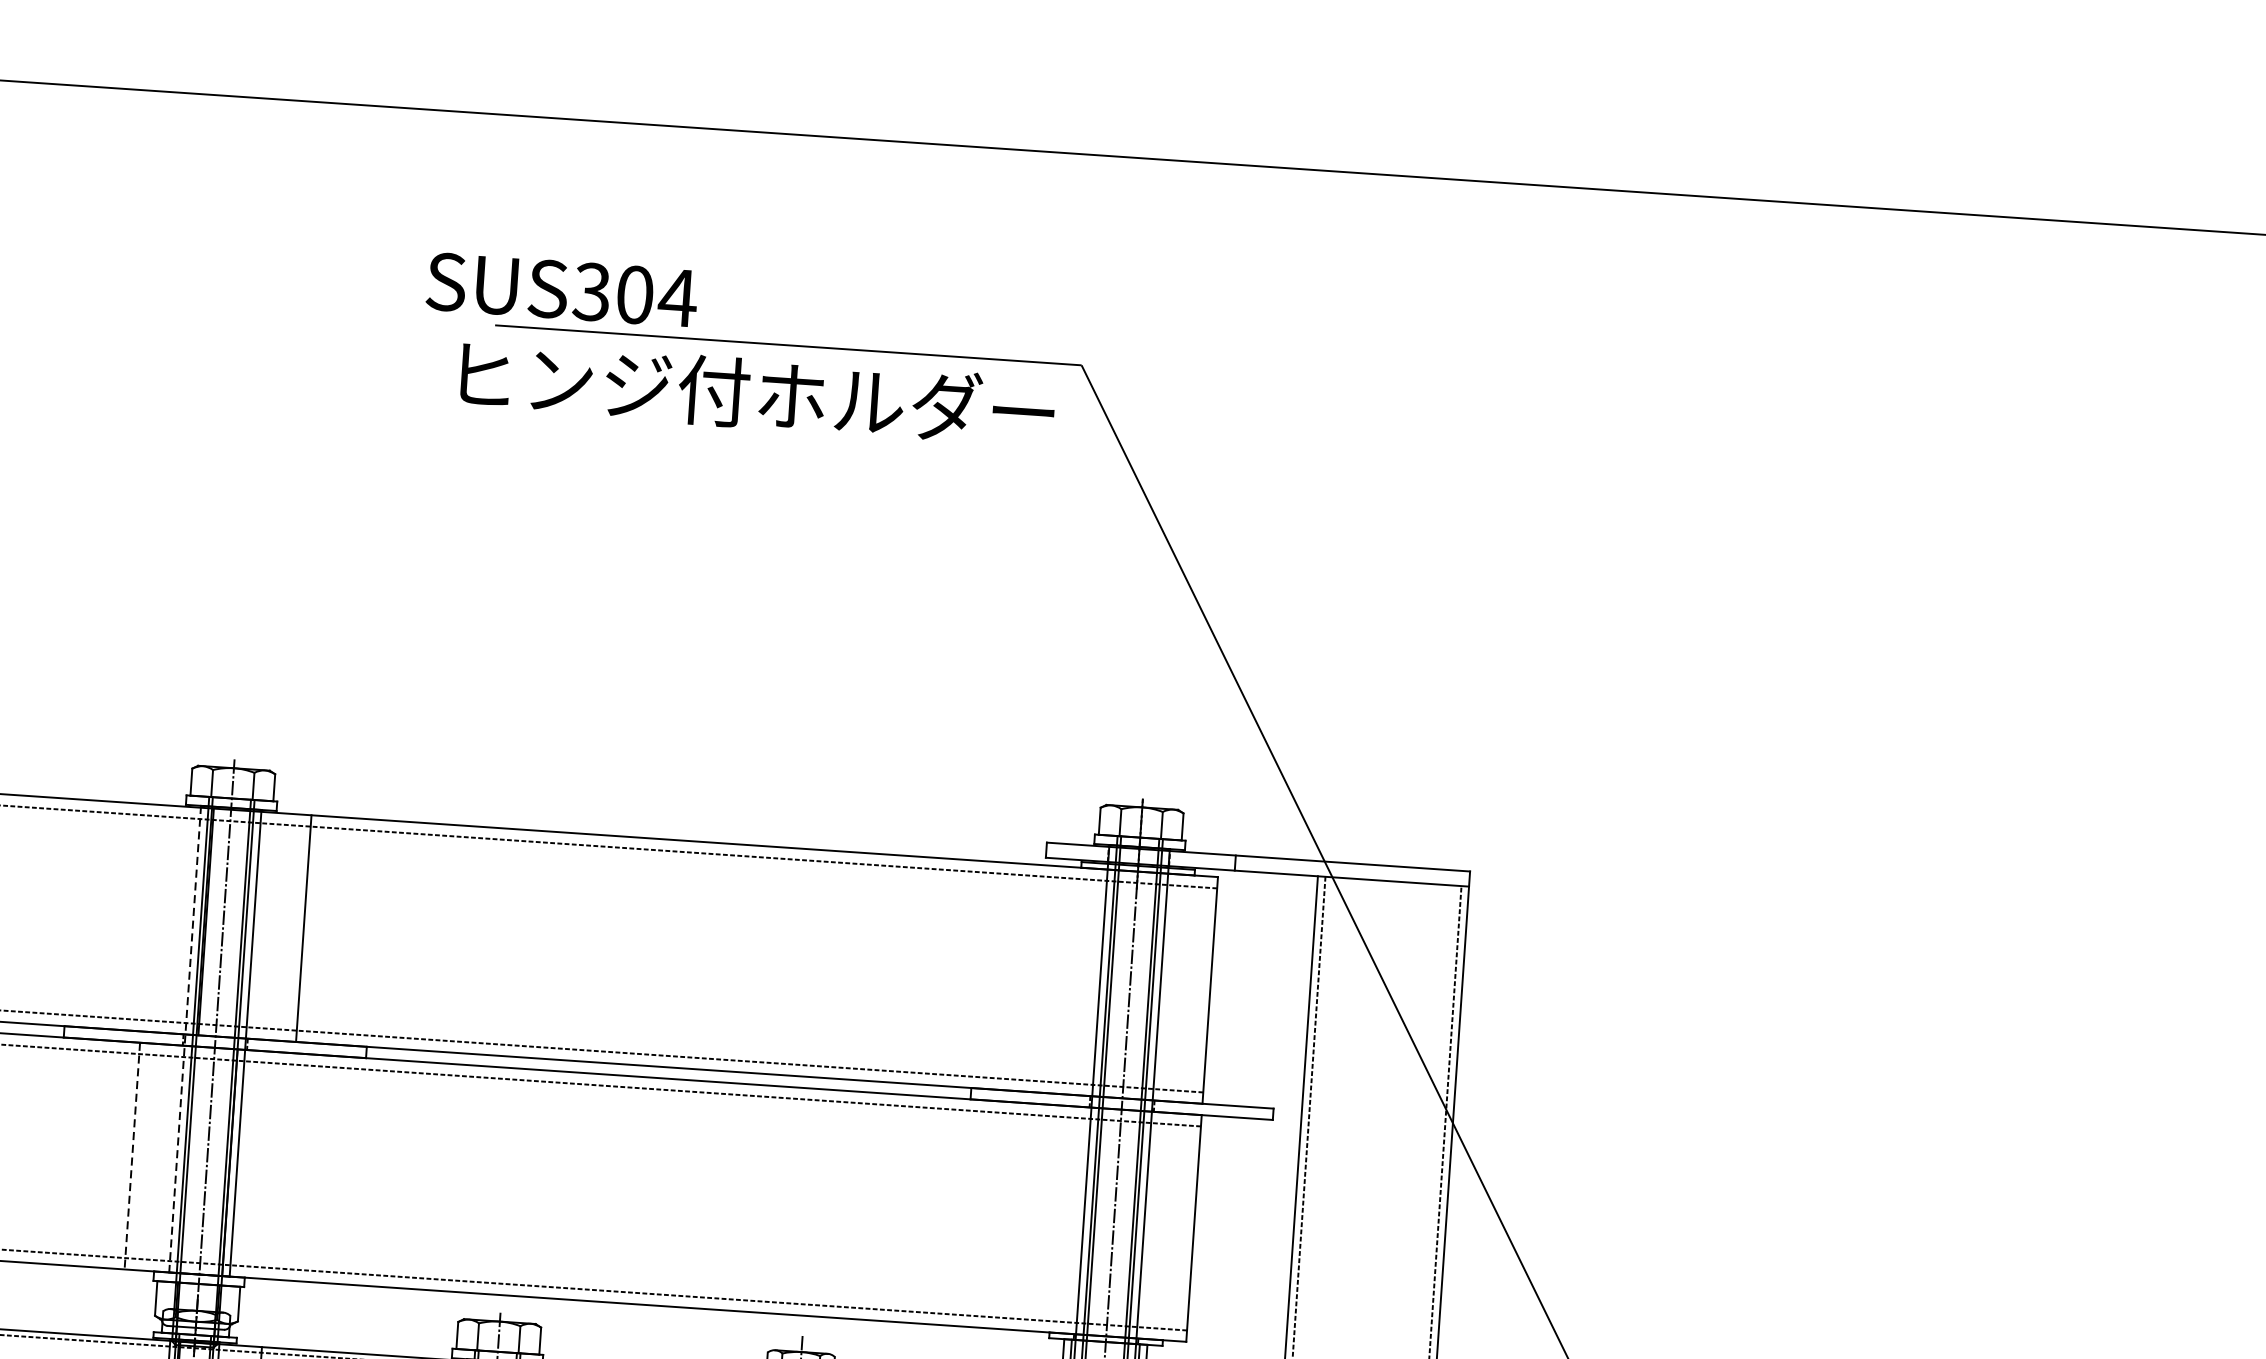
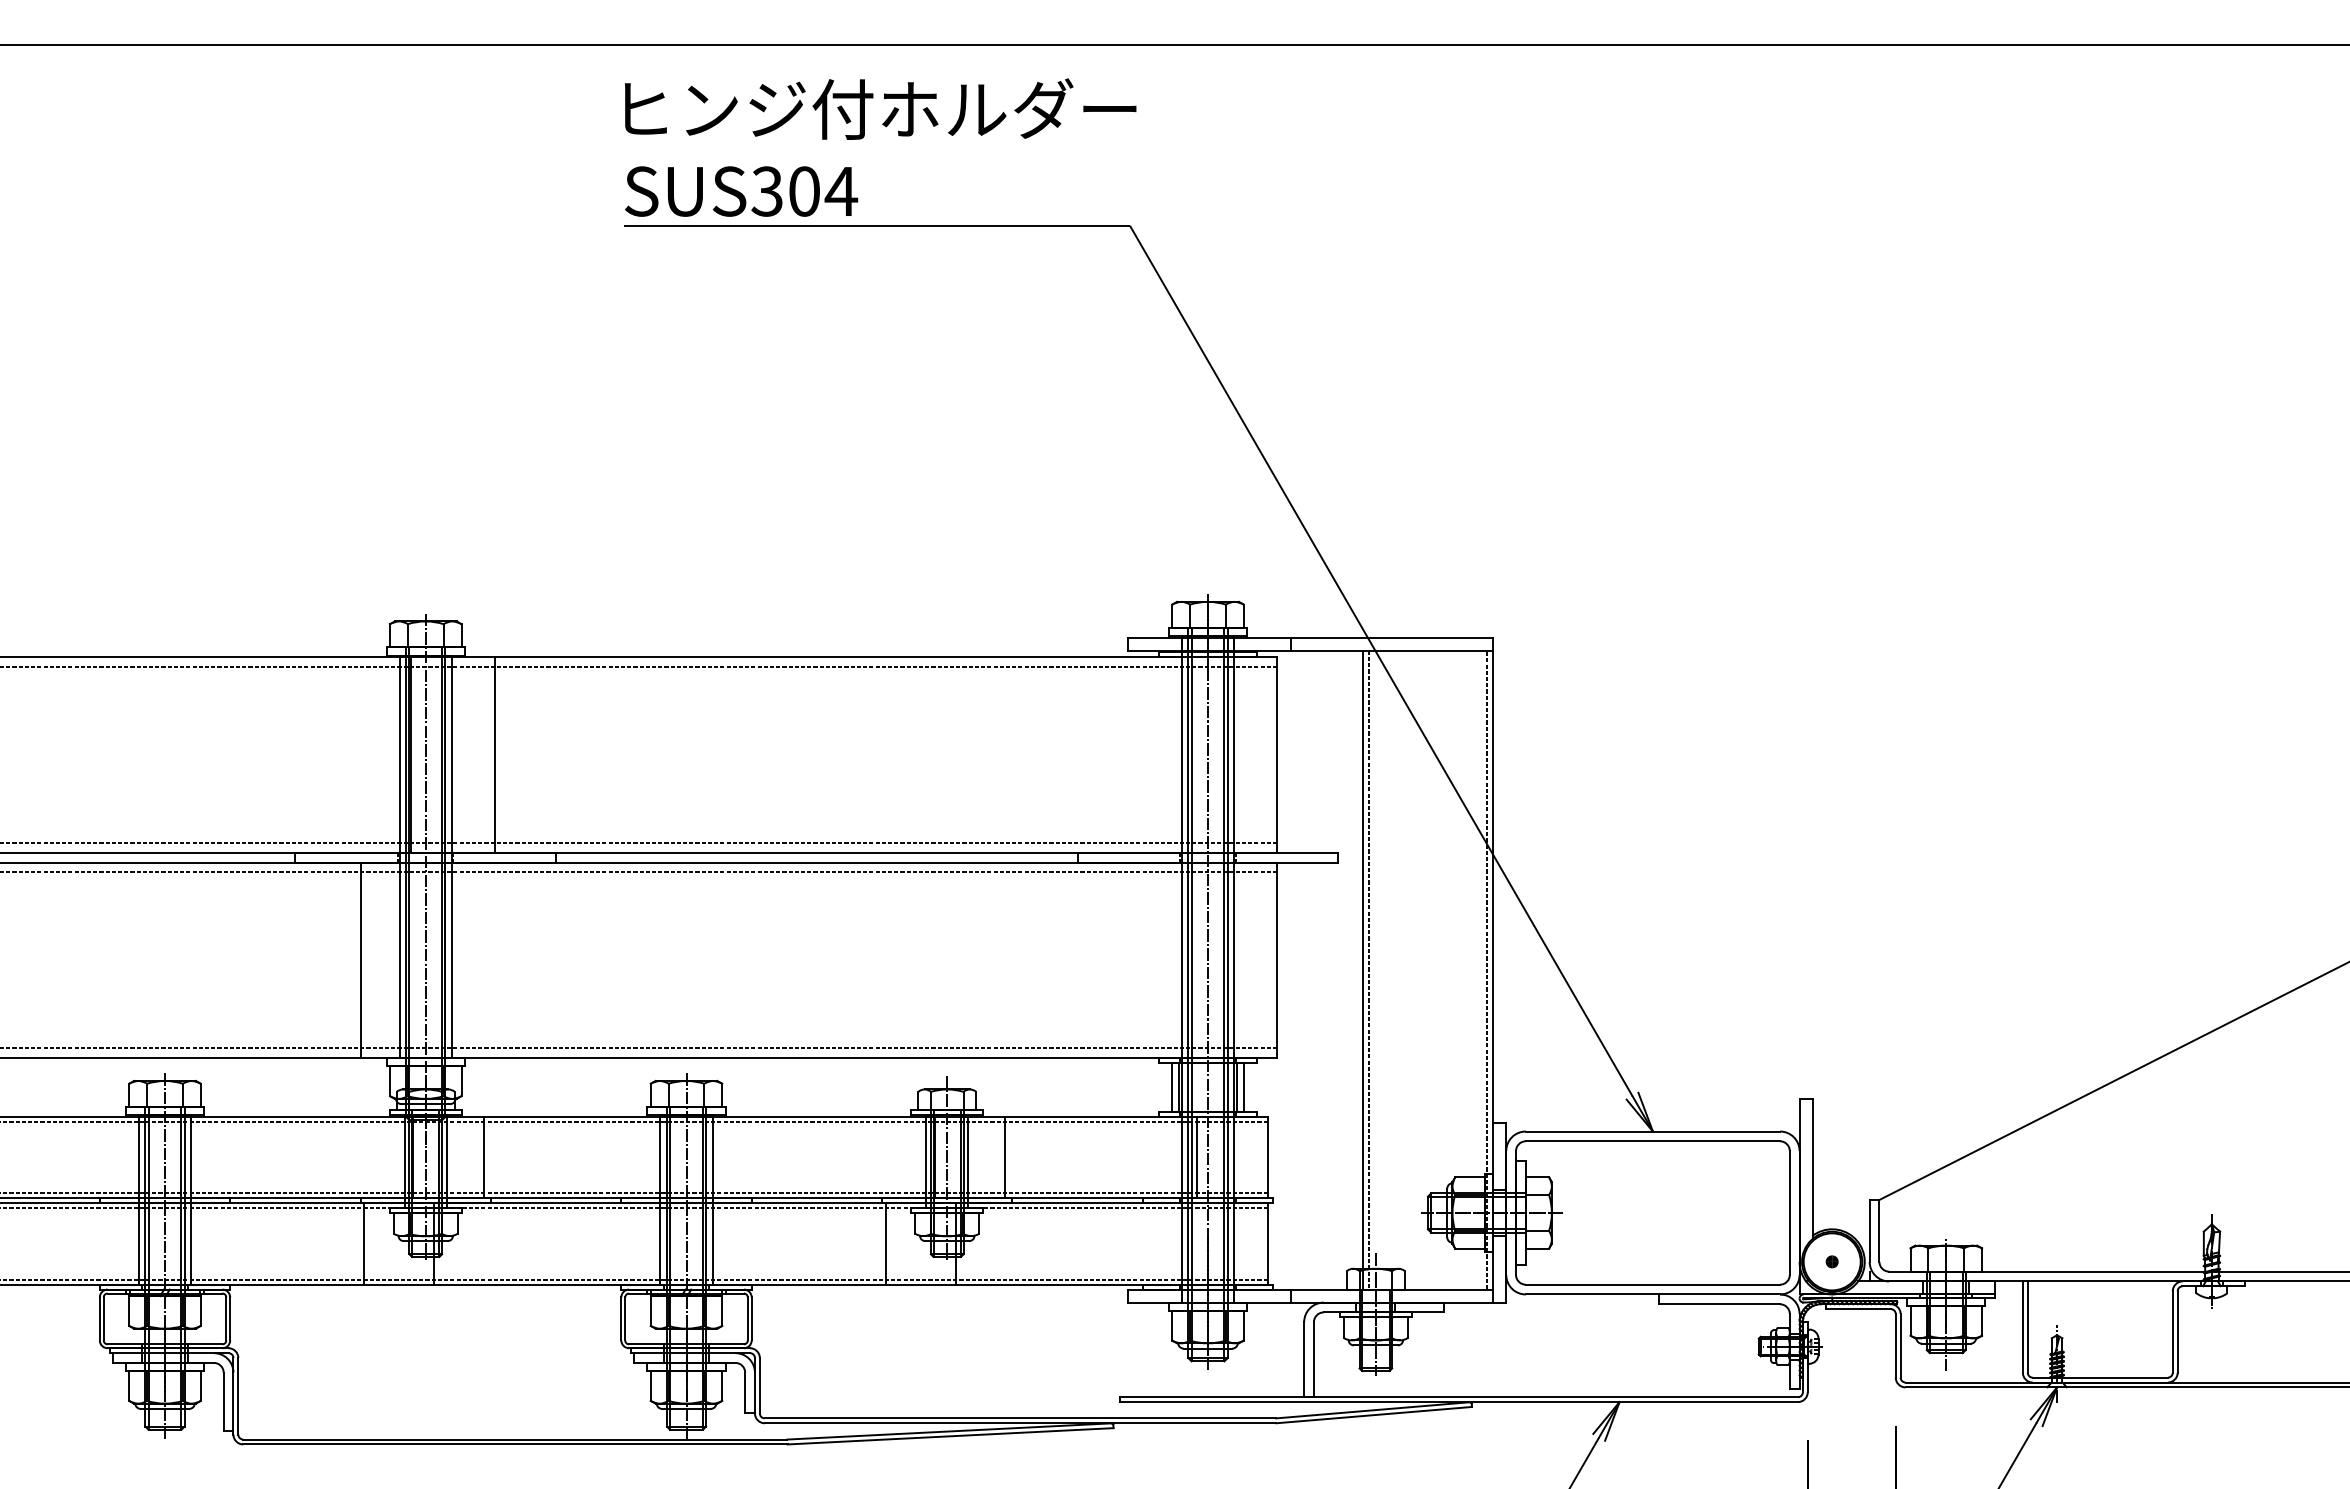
text: (562, 289) -> (741, 191), moved
text: (757, 392) -> (880, 108), moved
line: (184, 1039) -> (399, 857), dashed -> solid
line: (132, 1156) -> (361, 960), dashed -> solid

